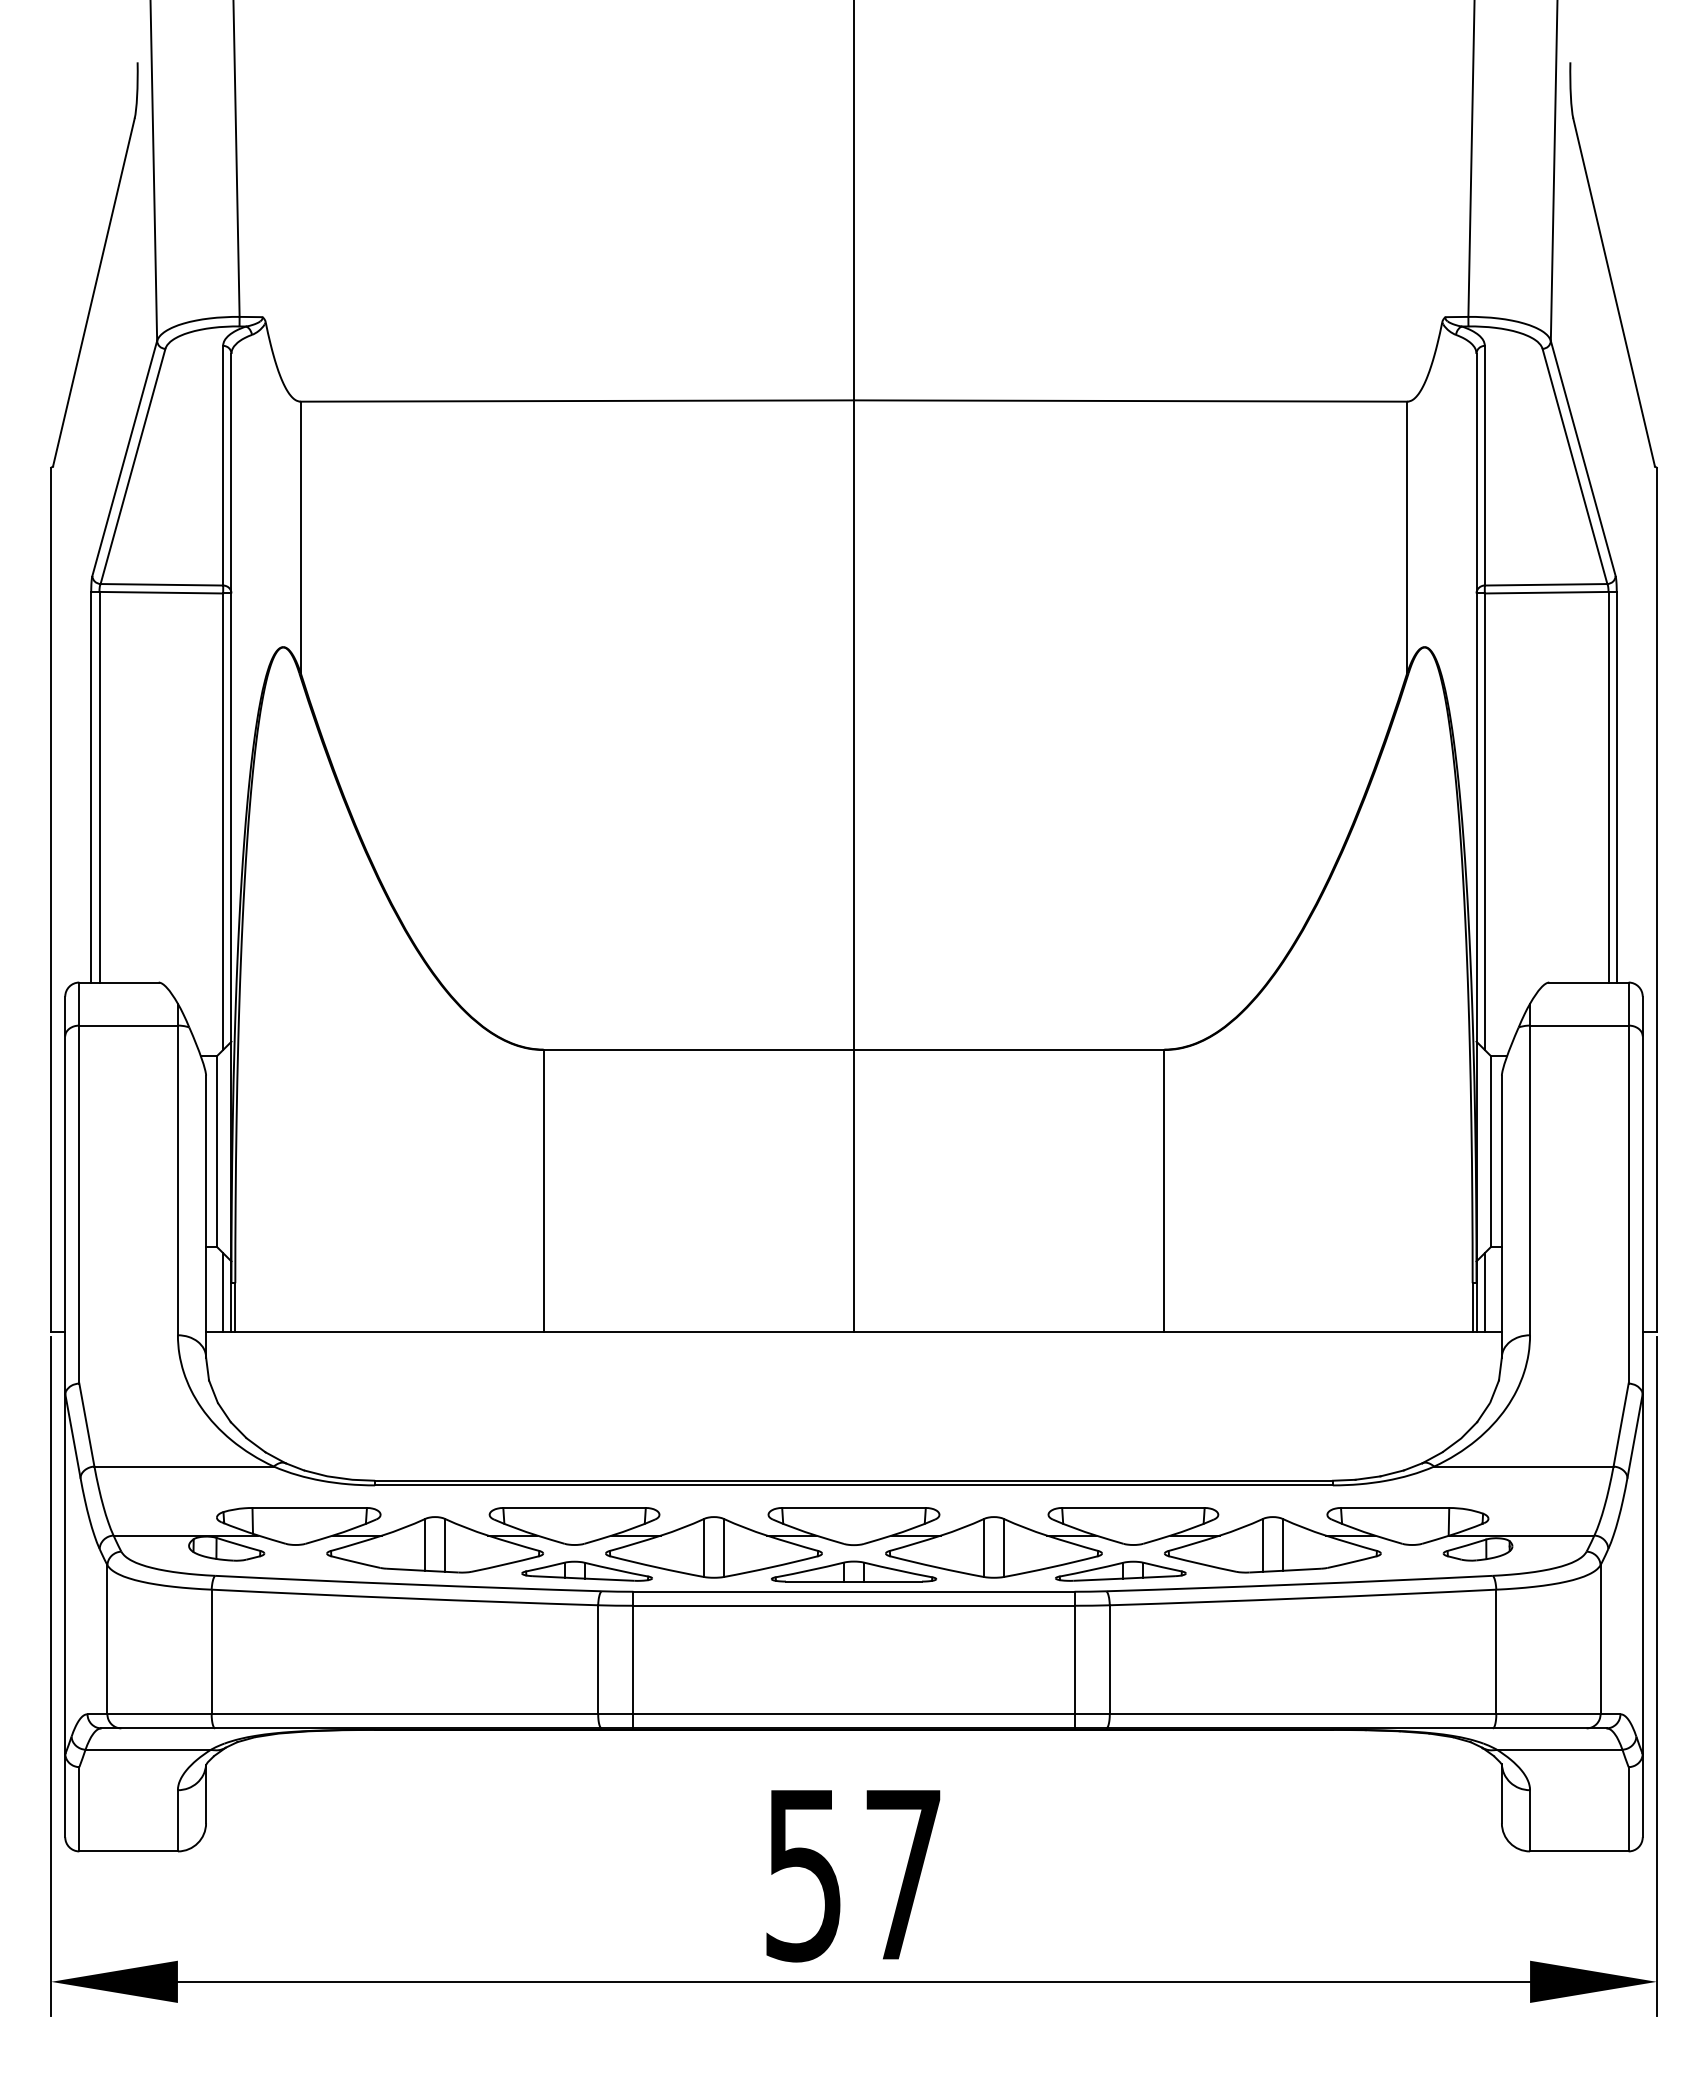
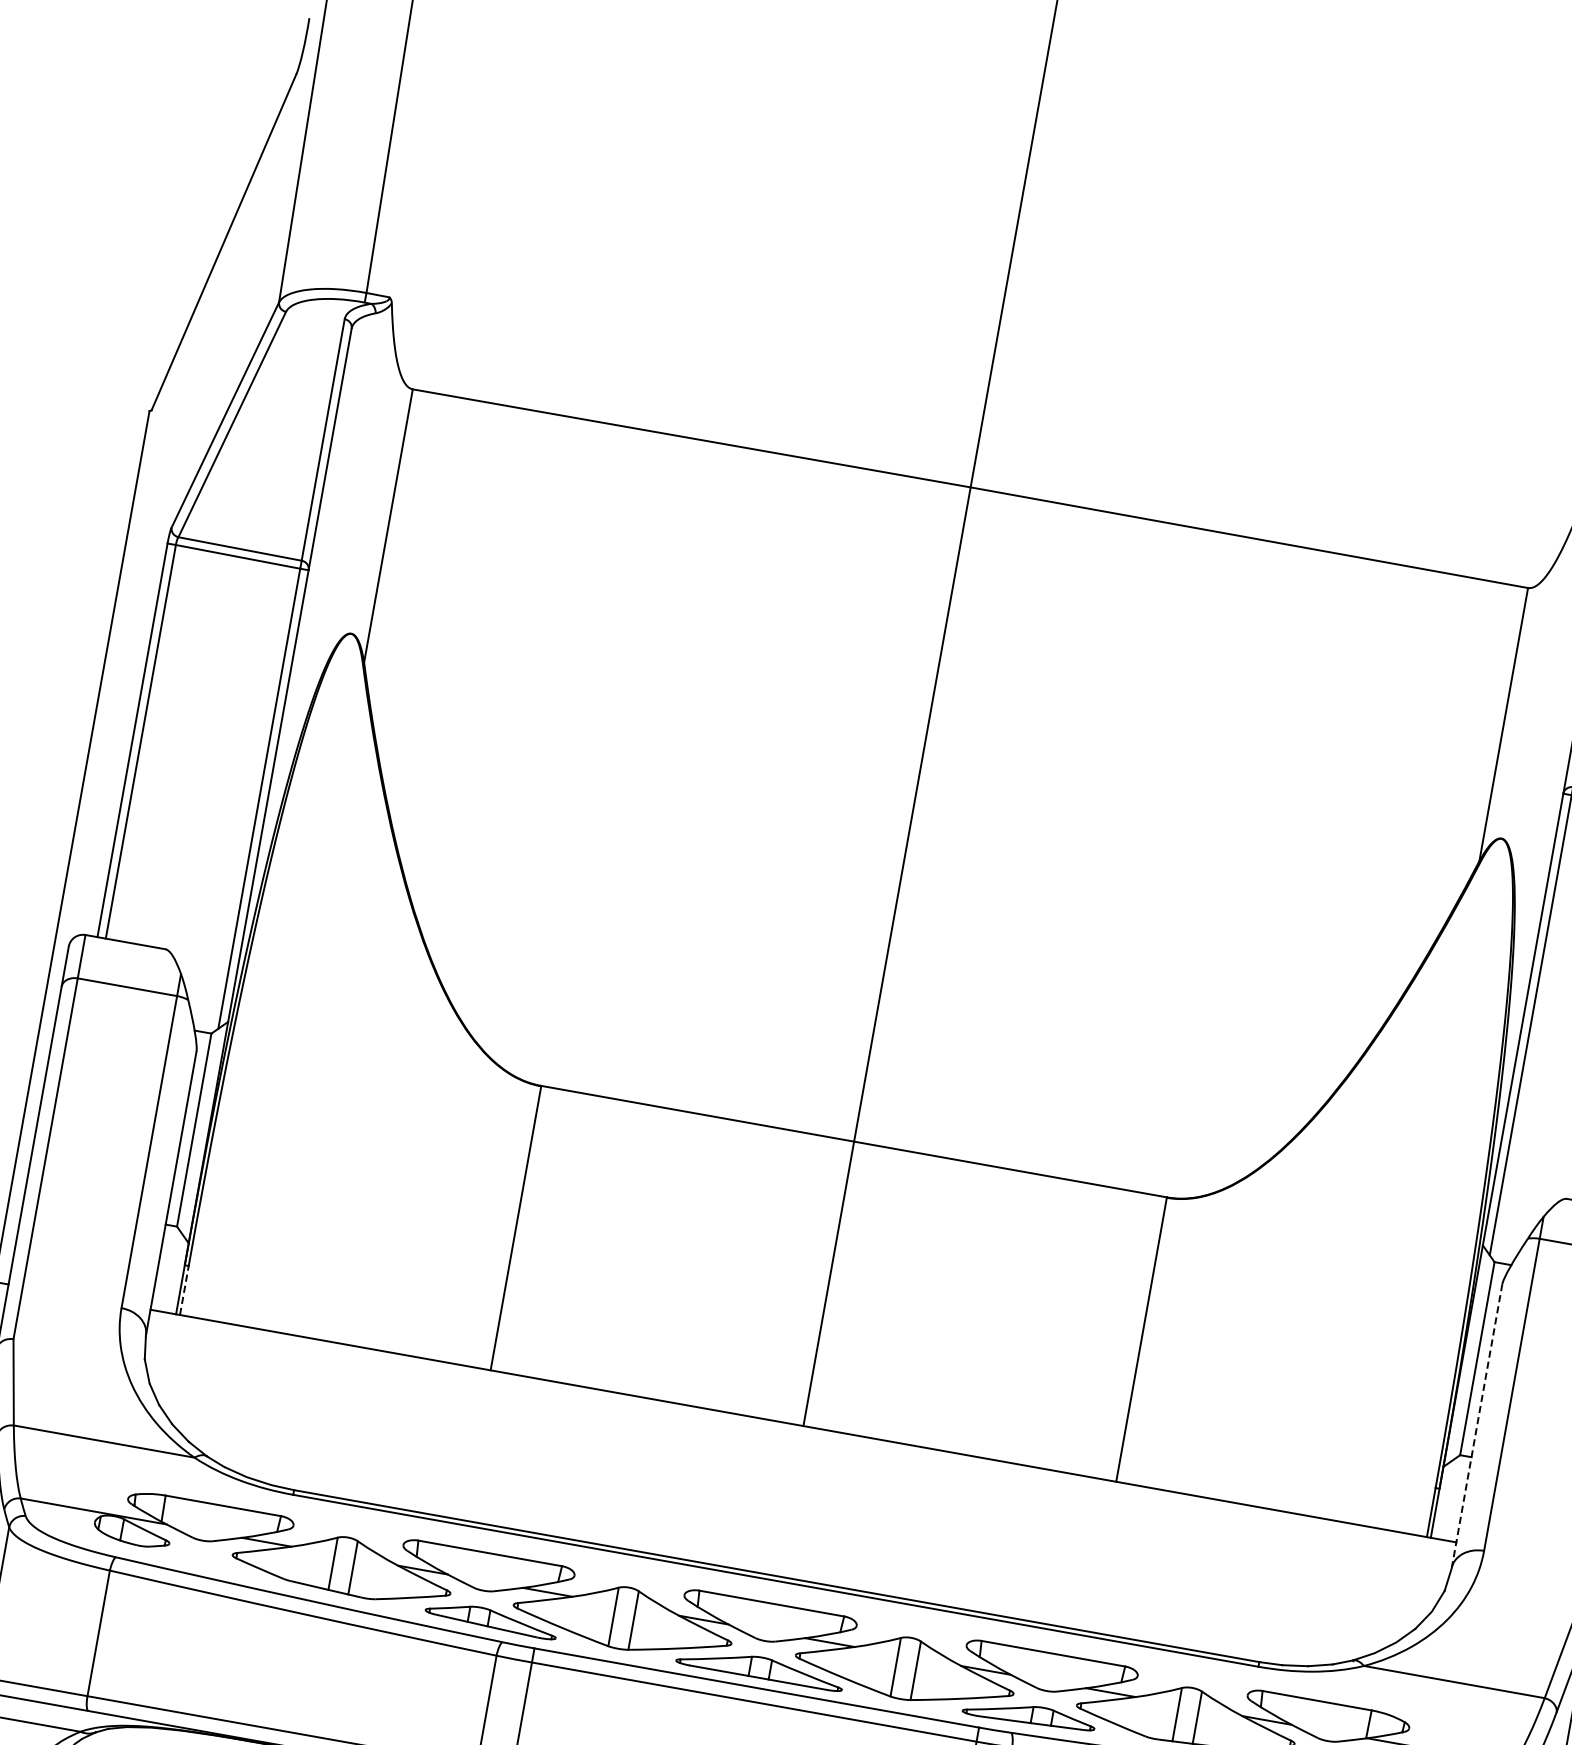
line: (1501, 1216) -> (1476, 1426), solid -> dashed
line: (223, 1292) -> (175, 1273), removed
line: (1484, 1292) -> (1445, 1499), removed
line: (235, 1307) -> (184, 1290), solid -> dashed

